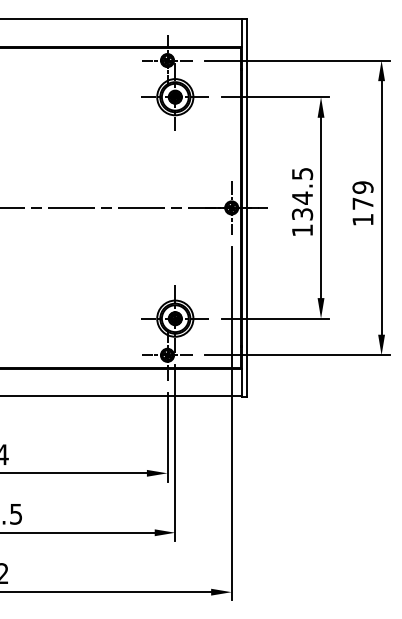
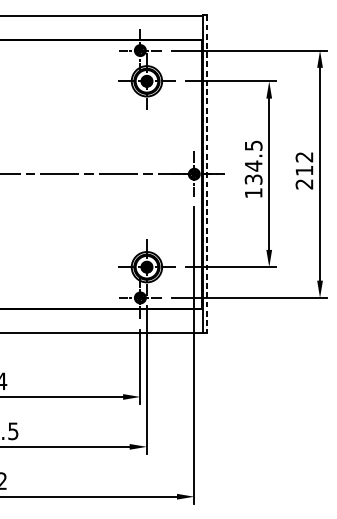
text: (362, 203) -> (304, 170), 179 -> 212
line: (247, 208) -> (207, 174), solid -> dashed

